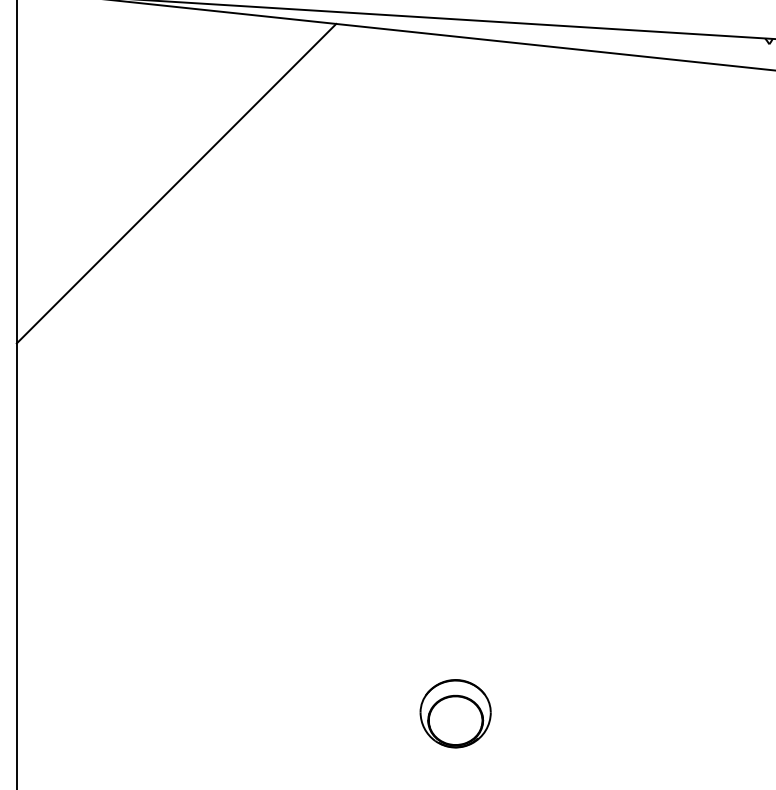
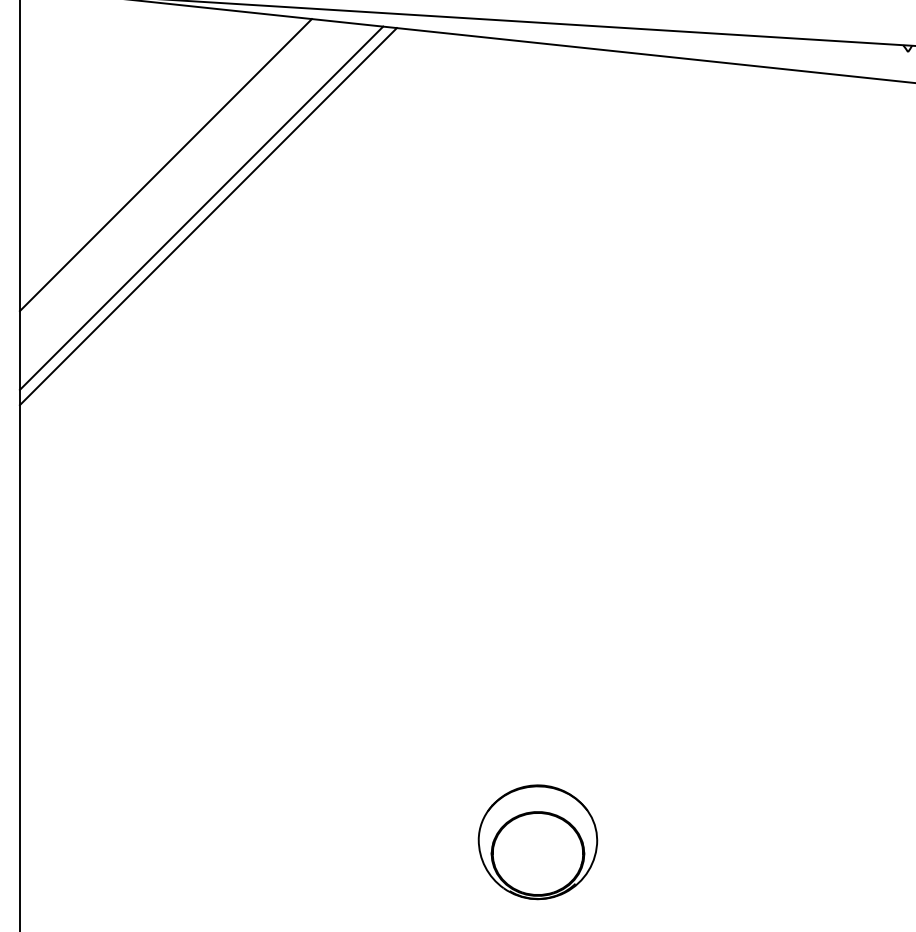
line: (140, 139) -> (165, 164), added
line: (170, 176) -> (201, 208), added
part: (455, 713) -> (537, 841), size x1.43

